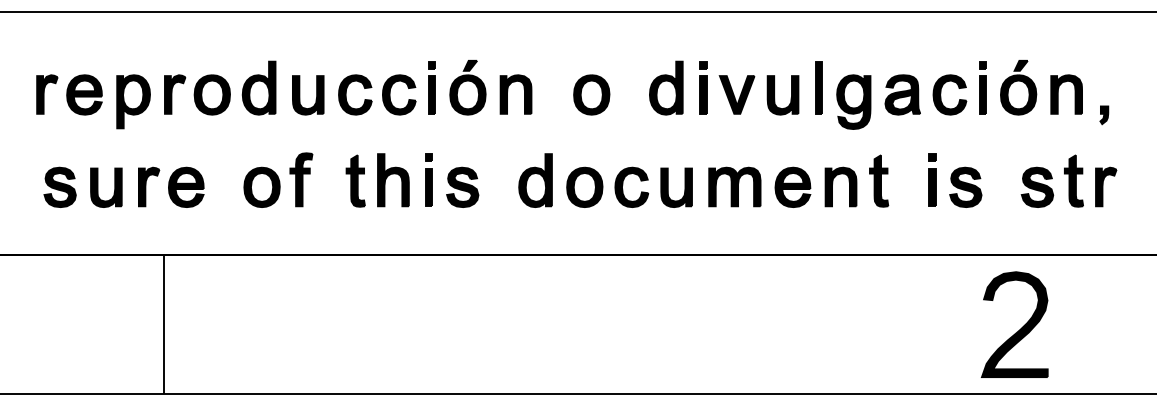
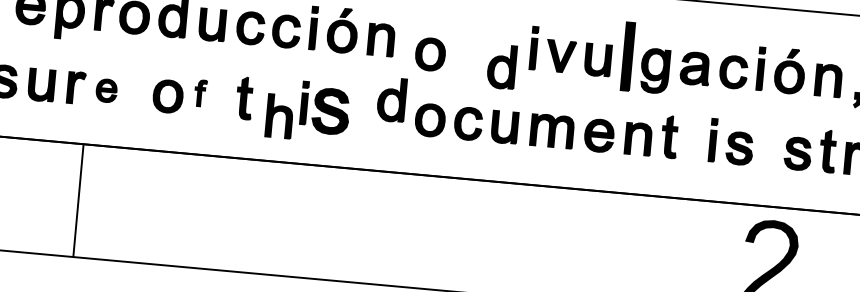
part: (666, 87) -> (502, 66), moved
part: (818, 87) -> (627, 56), size x1.6
part: (591, 94) -> (430, 54), moved
part: (301, 179) -> (200, 93), size x0.6
part: (393, 180) -> (279, 116), moved
part: (535, 180) -> (391, 99), moved
part: (186, 186) -> (106, 90), size x0.7
part: (462, 186) -> (331, 110), size x1.4

